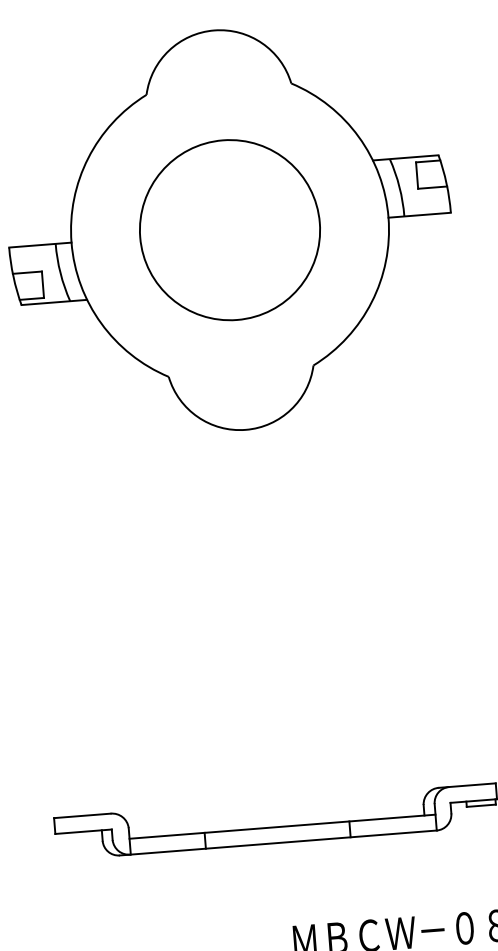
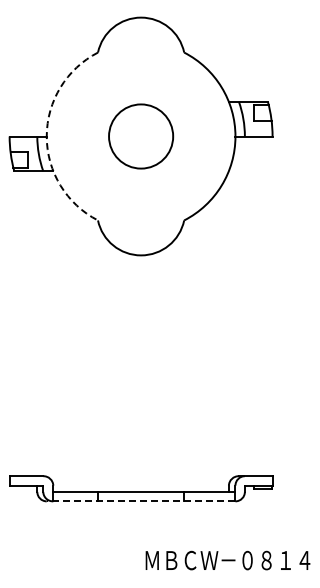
circle: (229, 230) -> (140, 136), size x0.6
arc: (71, 242) -> (46, 136), solid -> dashed
line: (277, 843) -> (140, 501), solid -> dashed

